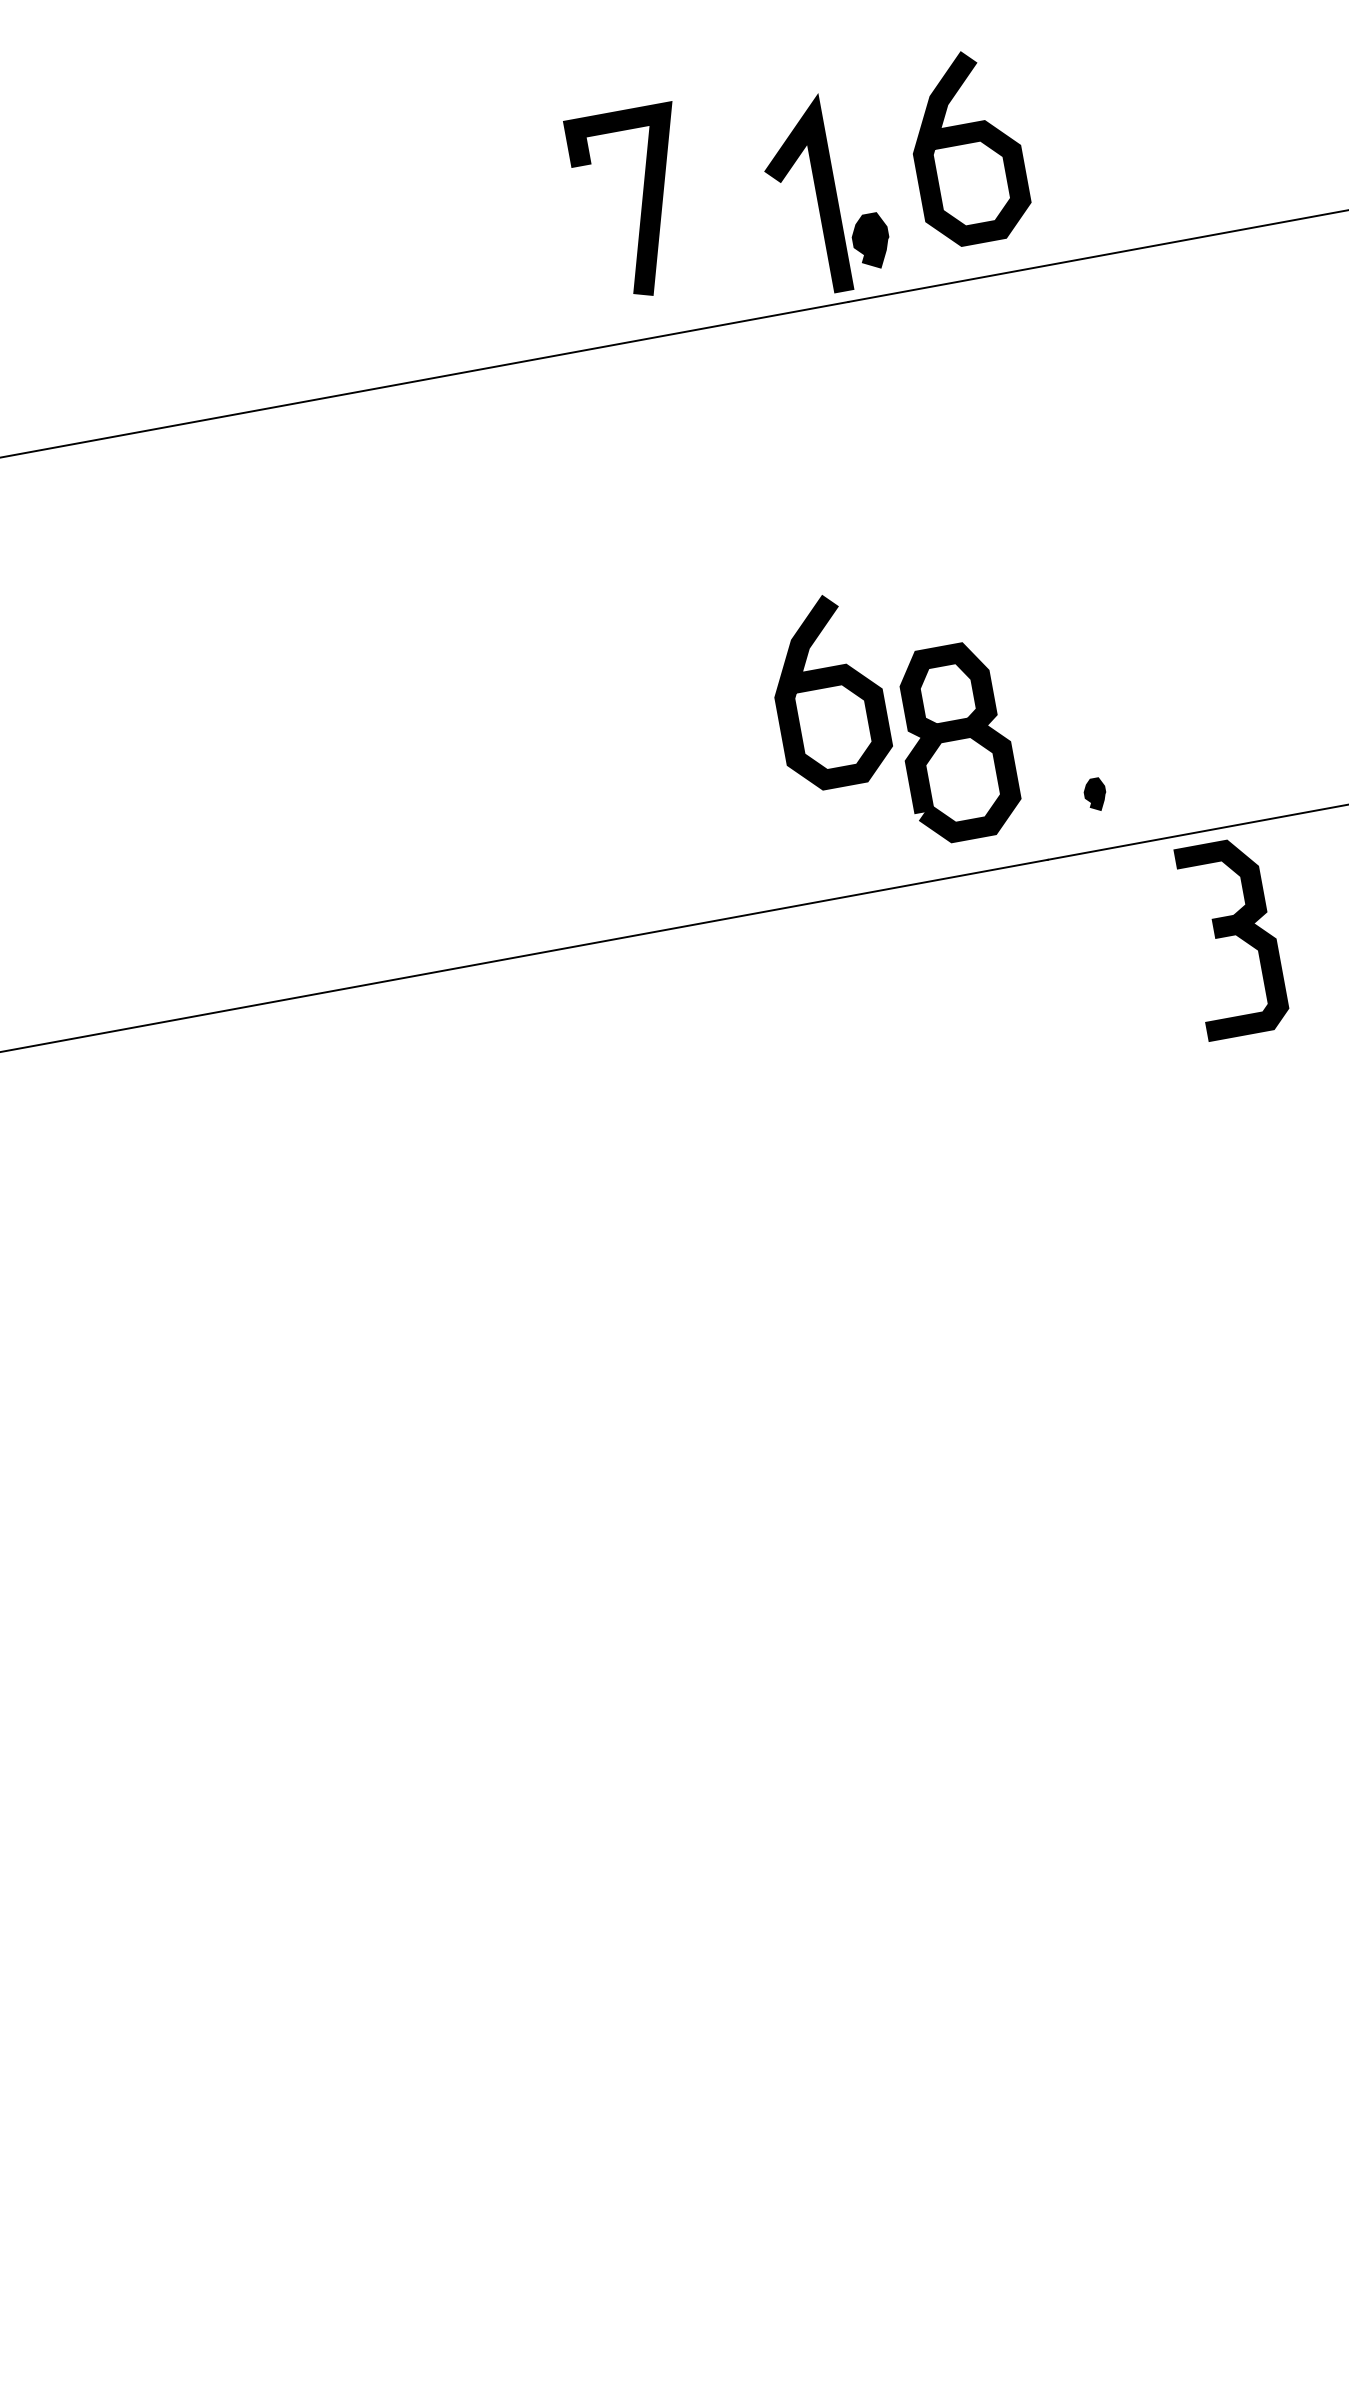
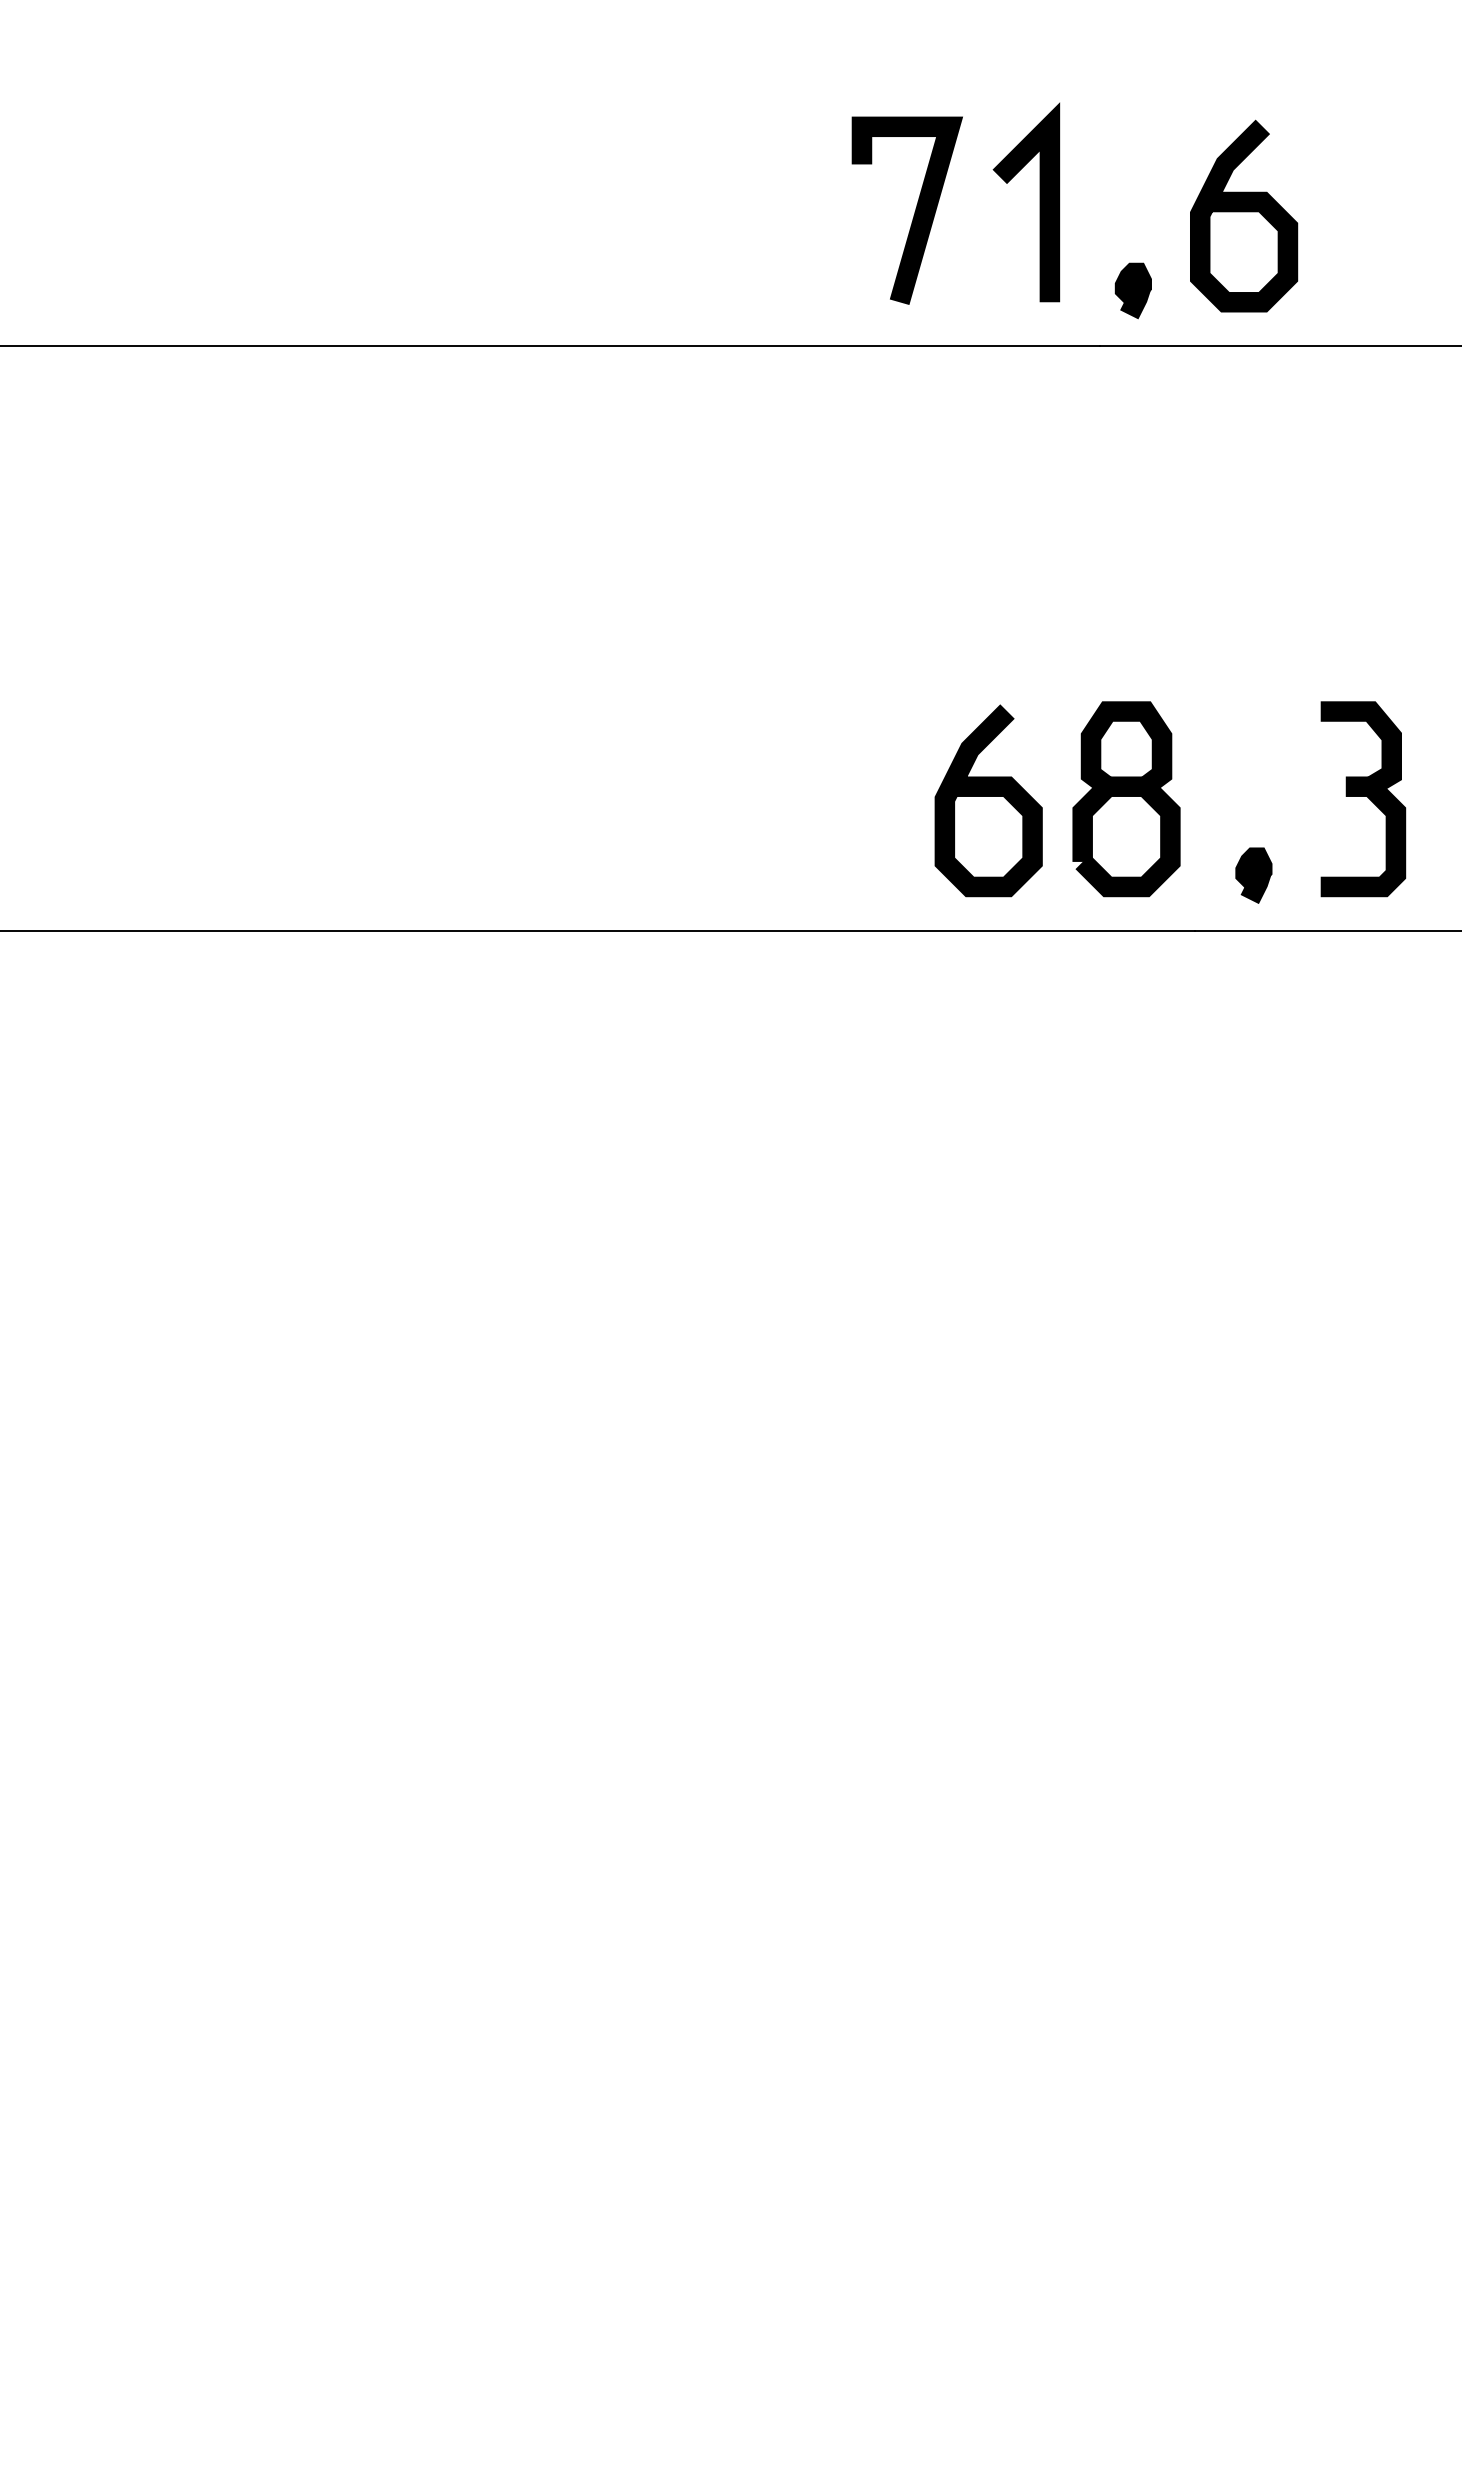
line: (816, 195) -> (1039, 202), moved
curve: (827, 687) -> (988, 796), moved
part: (1095, 794) -> (1253, 875), size x1.67
part: (1233, 938) -> (1363, 799), moved

